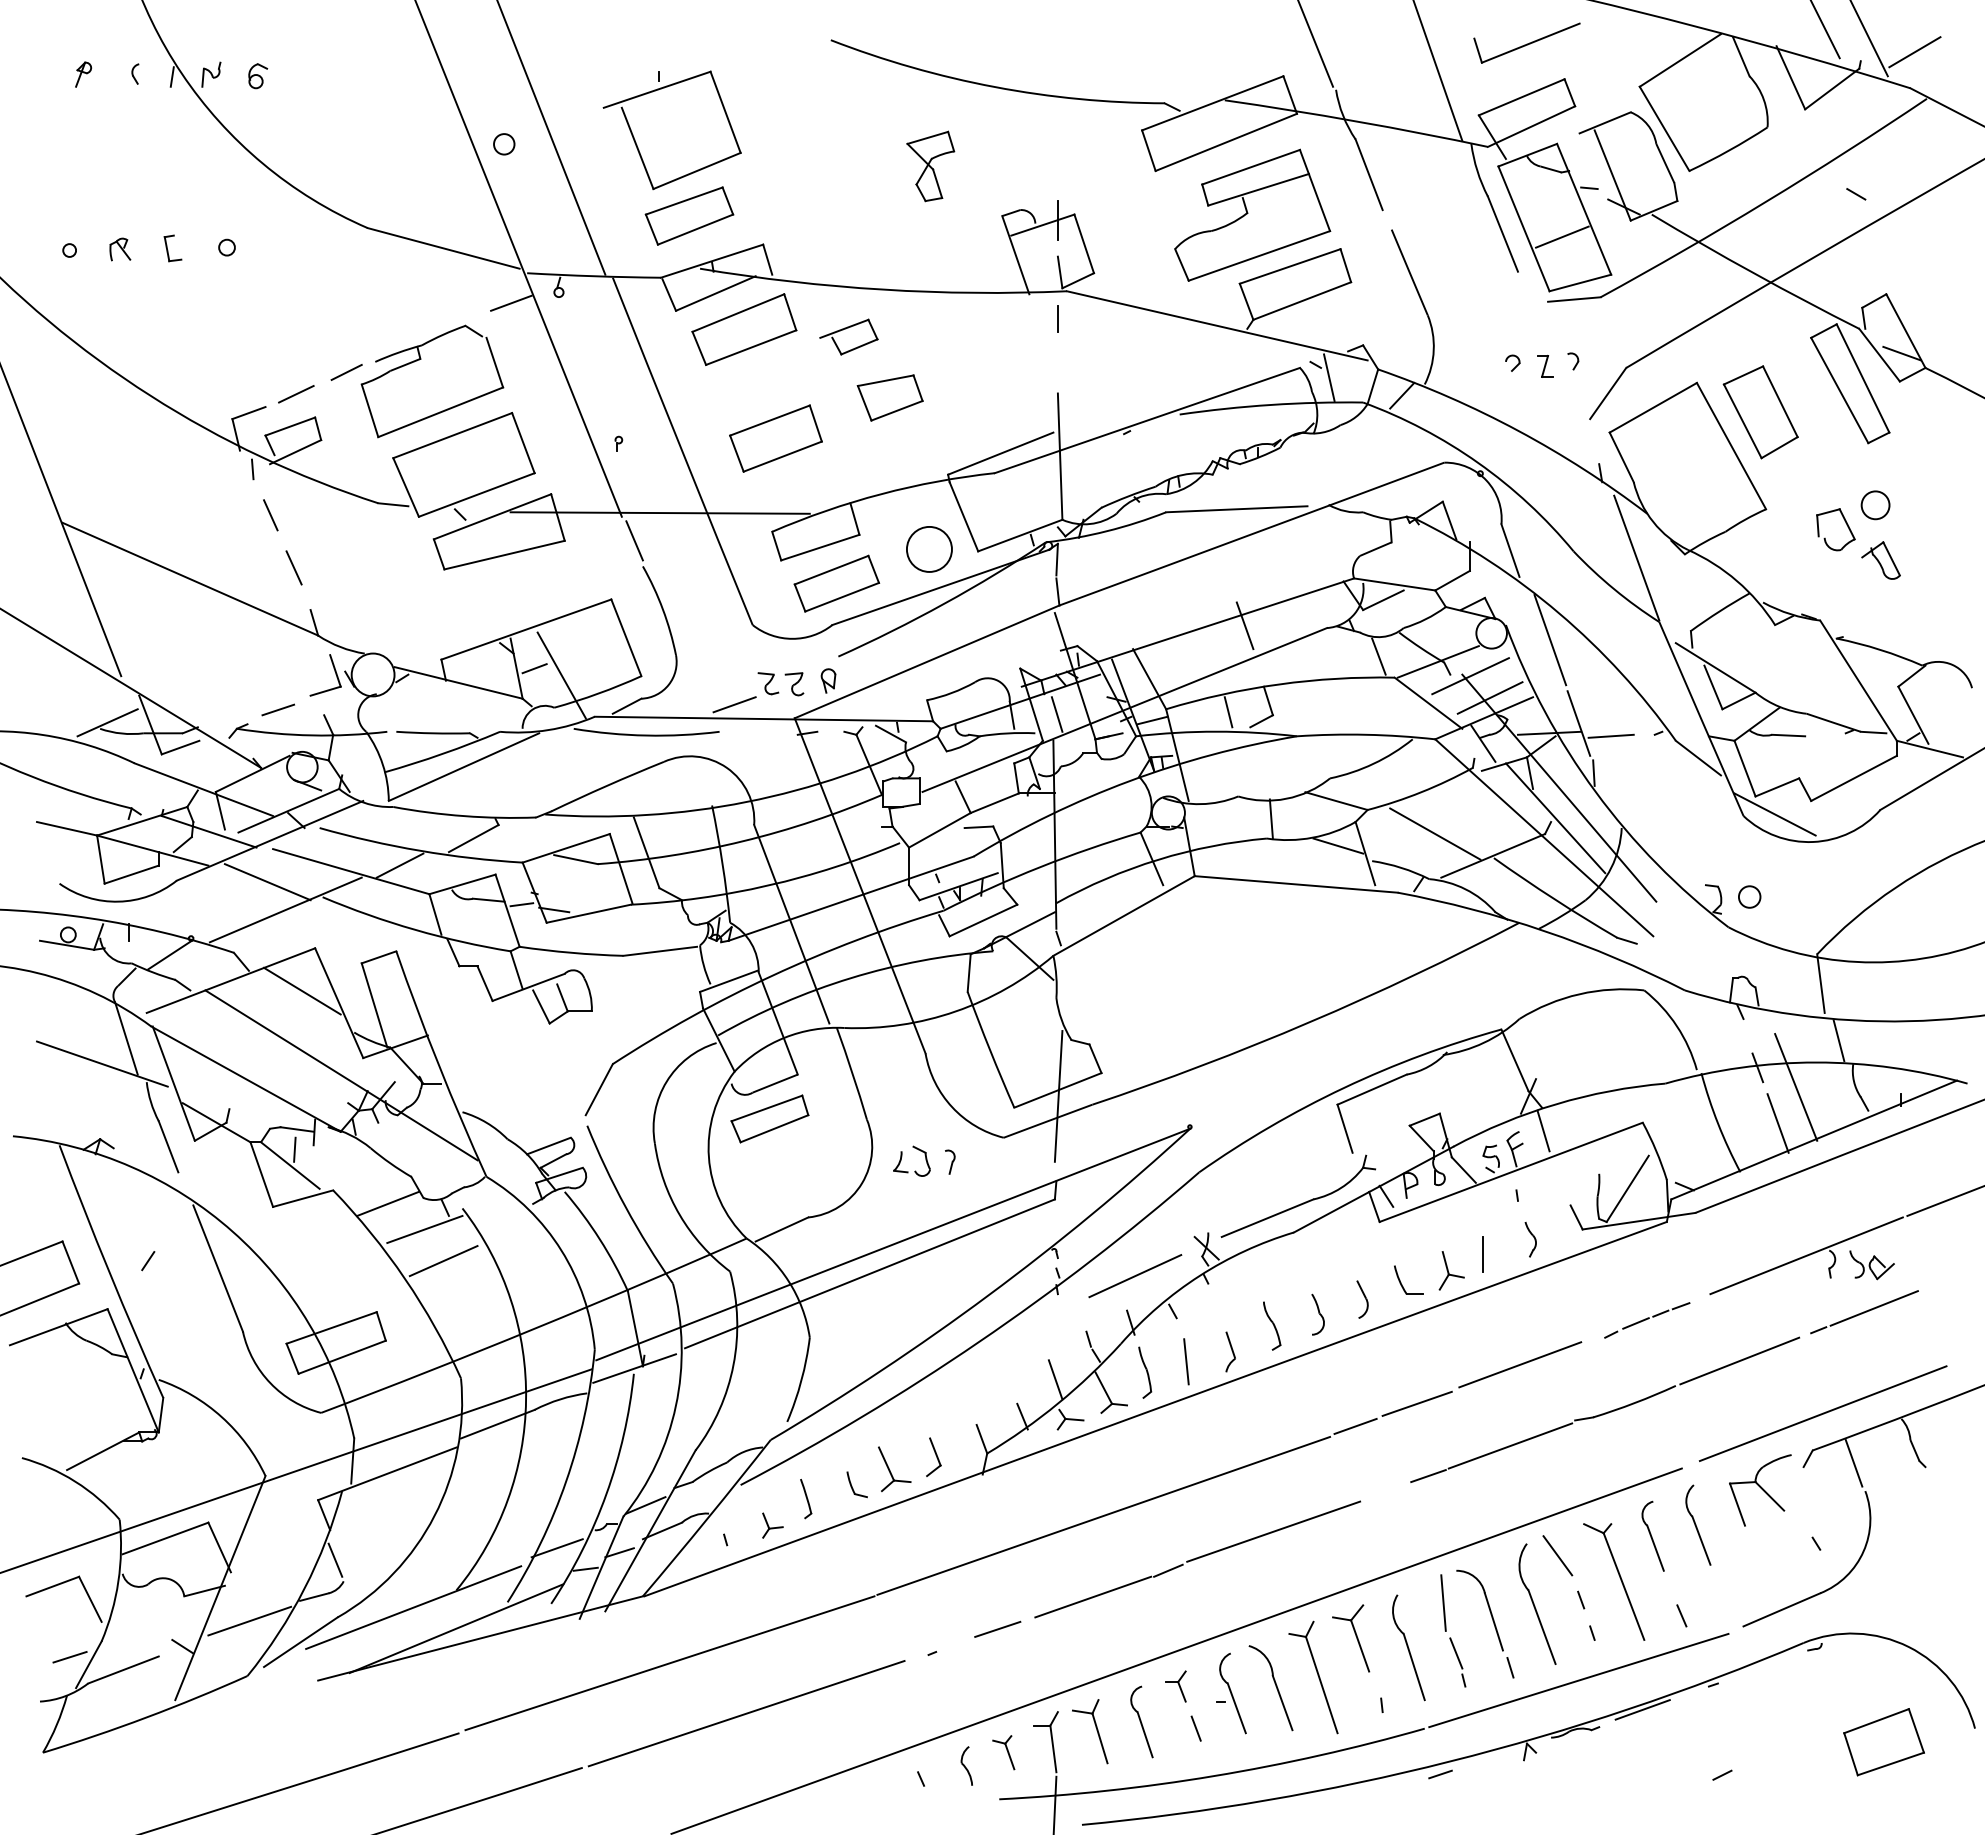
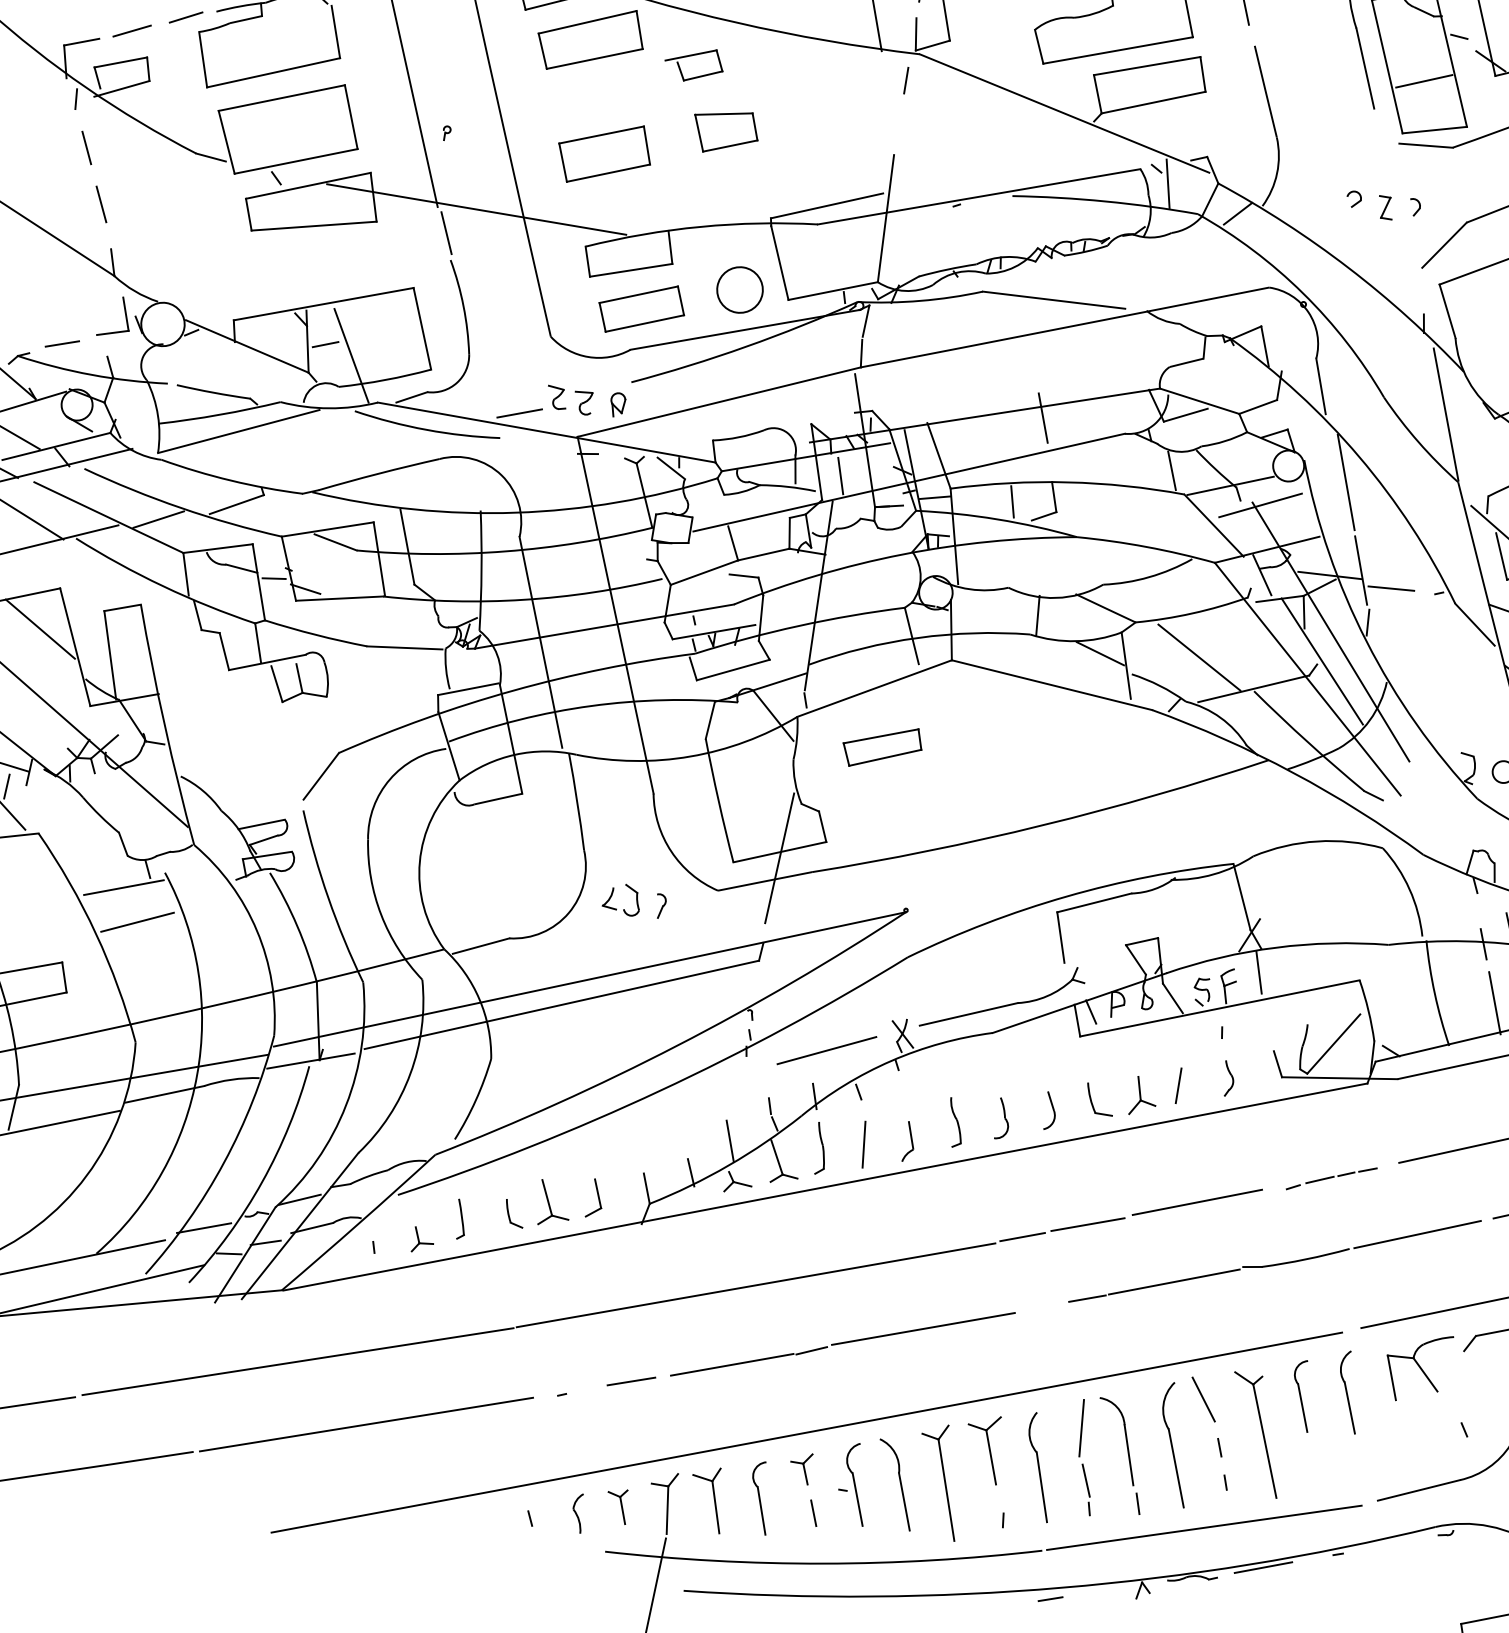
line: (1489, 697) -> (1275, 529), removed
part: (769, 1118) -> (882, 746), moved
line: (387, 1203) -> (90, 855), removed
line: (1681, 1615) -> (1317, 1479), removed

